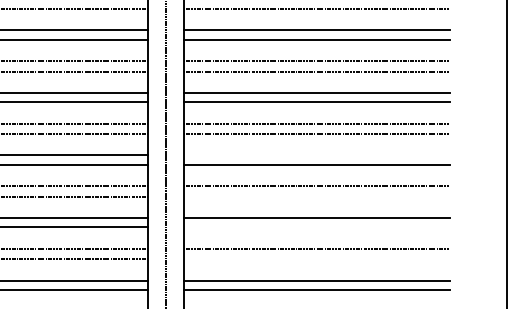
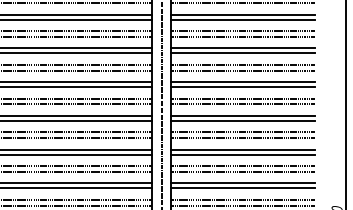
line: (316, 156) -> (242, 82), added
line: (316, 196) -> (242, 104), added
line: (316, 226) -> (242, 120), added
line: (316, 259) -> (242, 138), added

